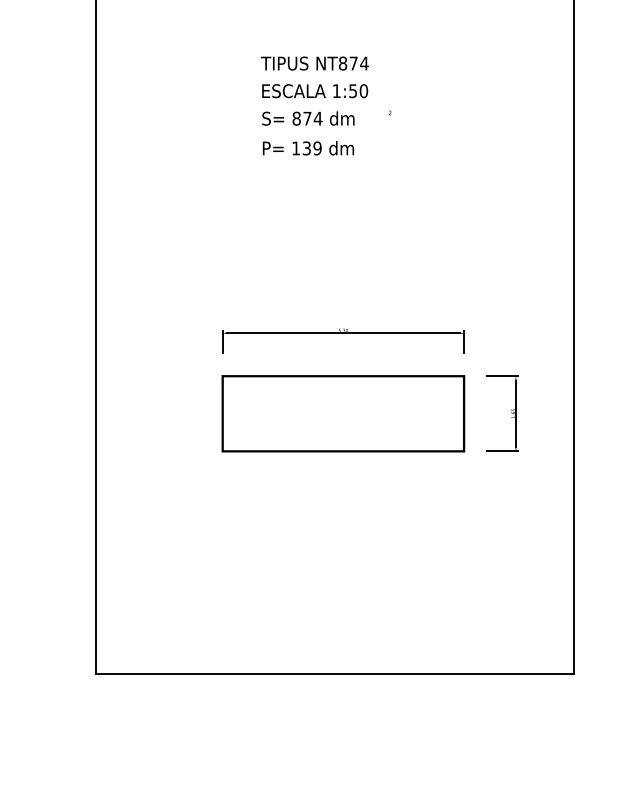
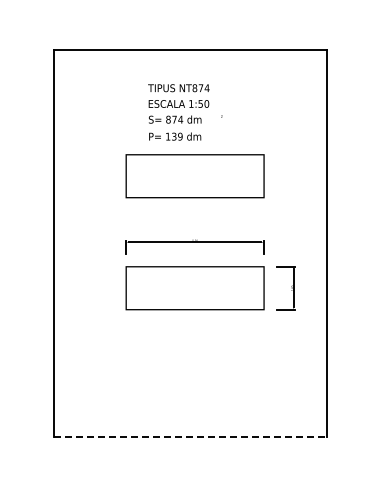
part: (342, 218) -> (194, 176), added
line: (335, 673) -> (190, 436), solid -> dashed

